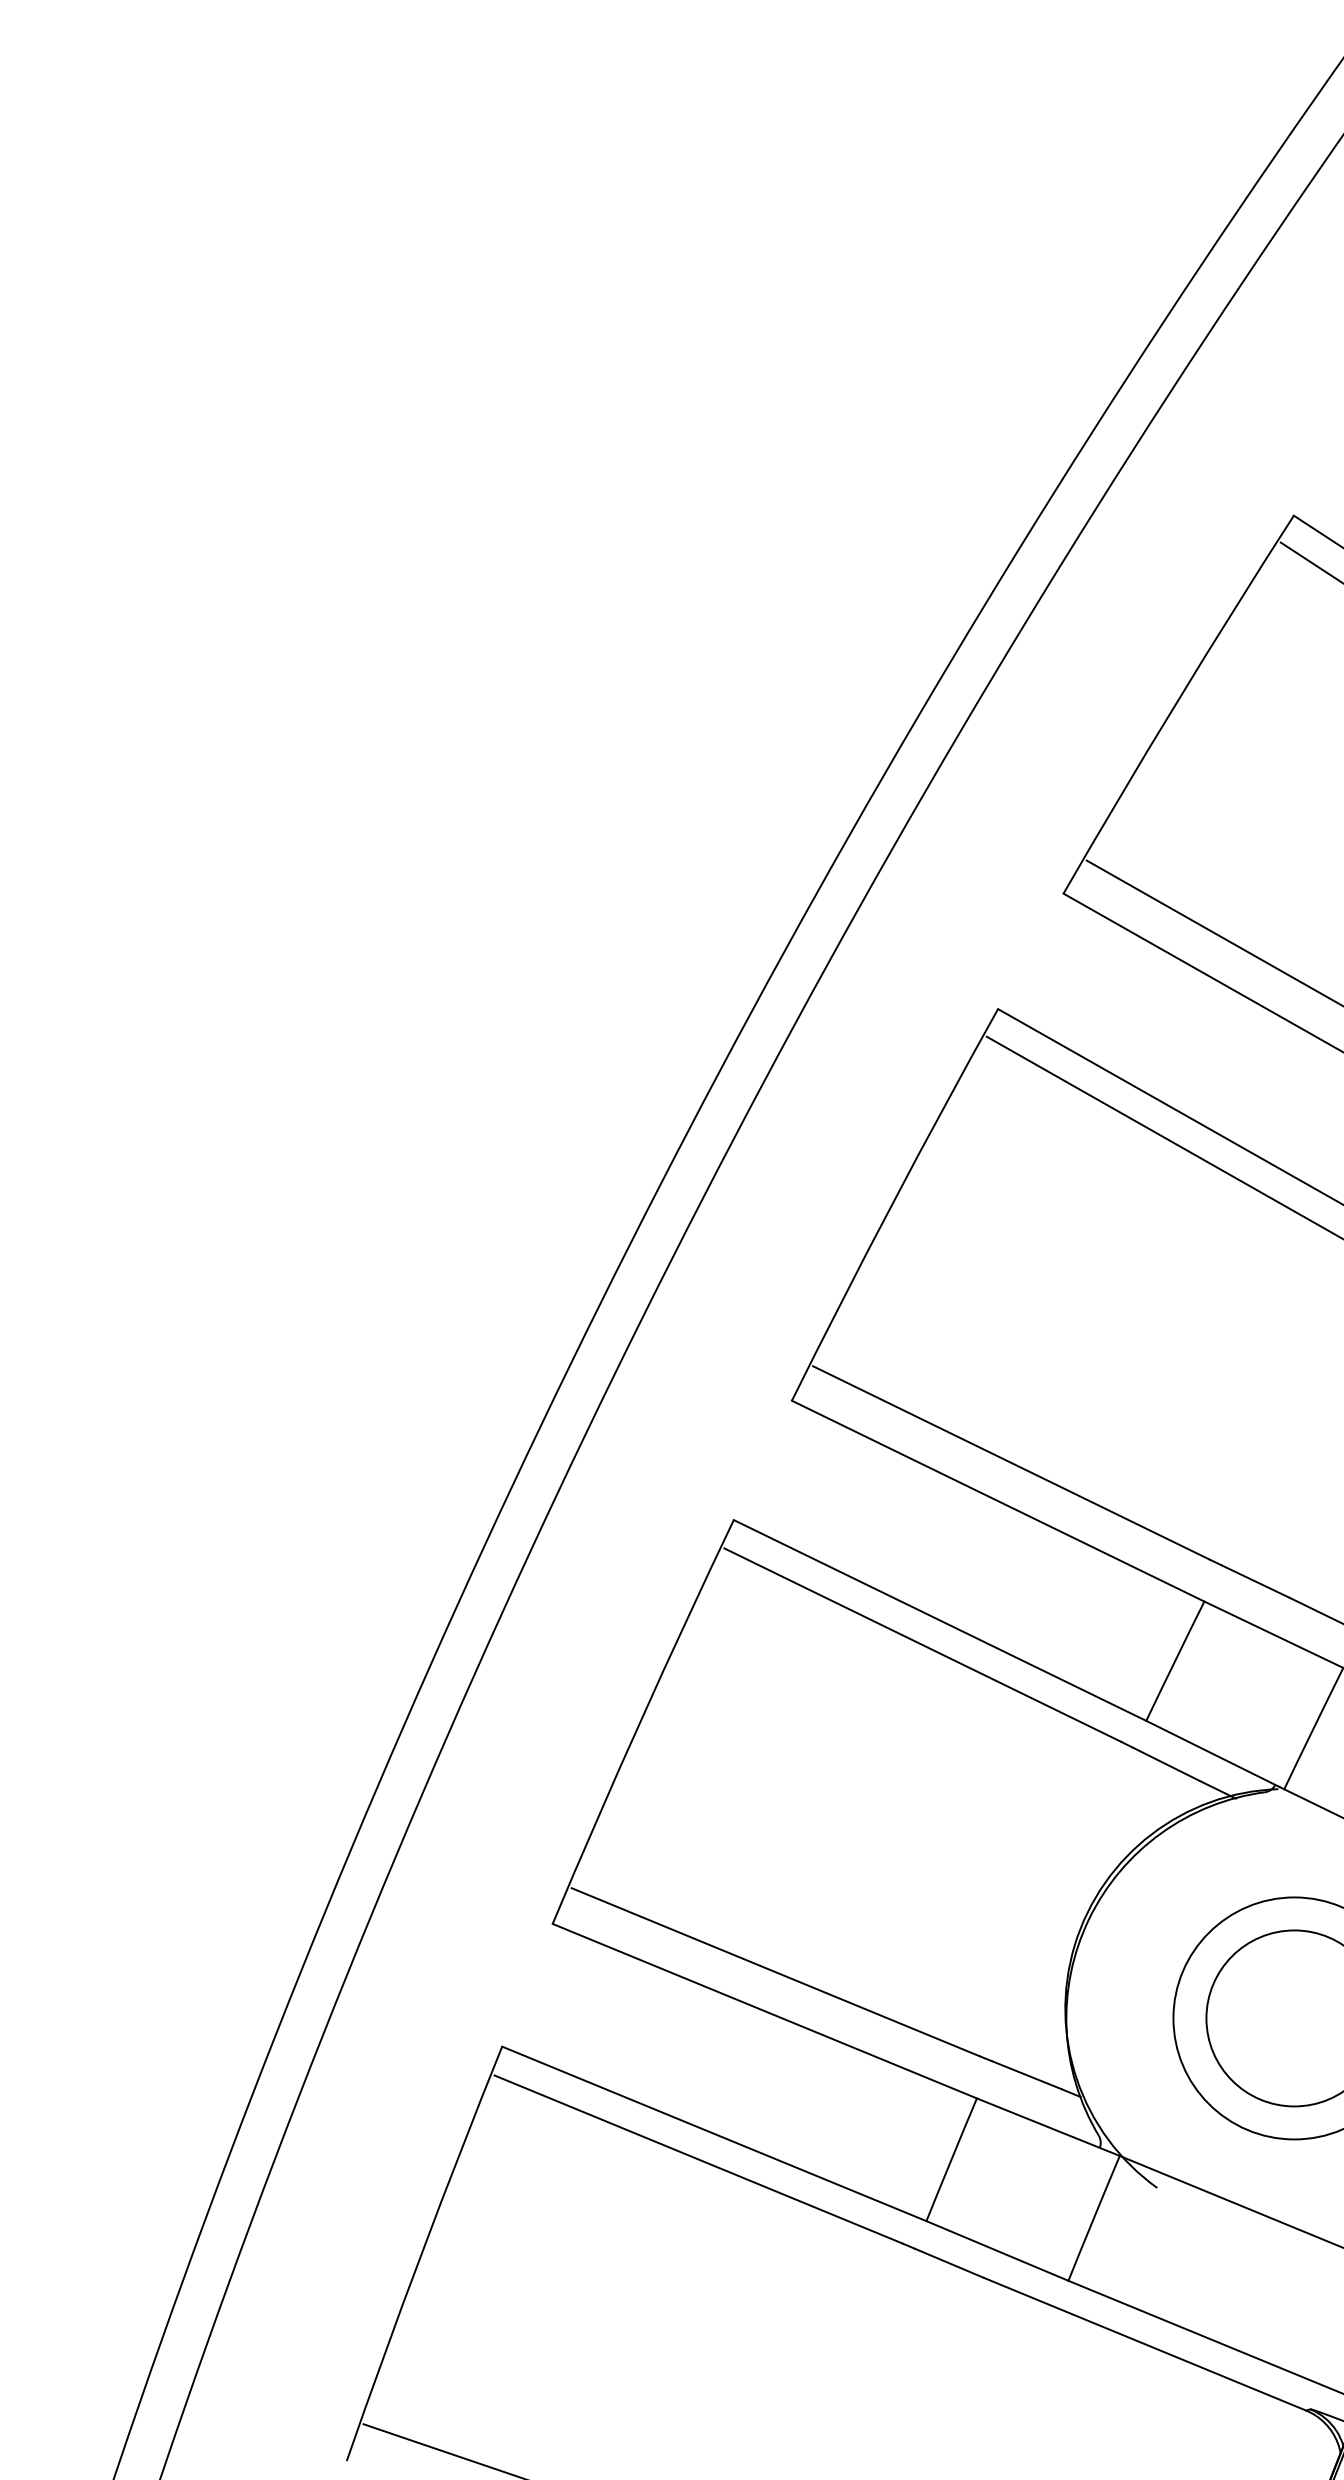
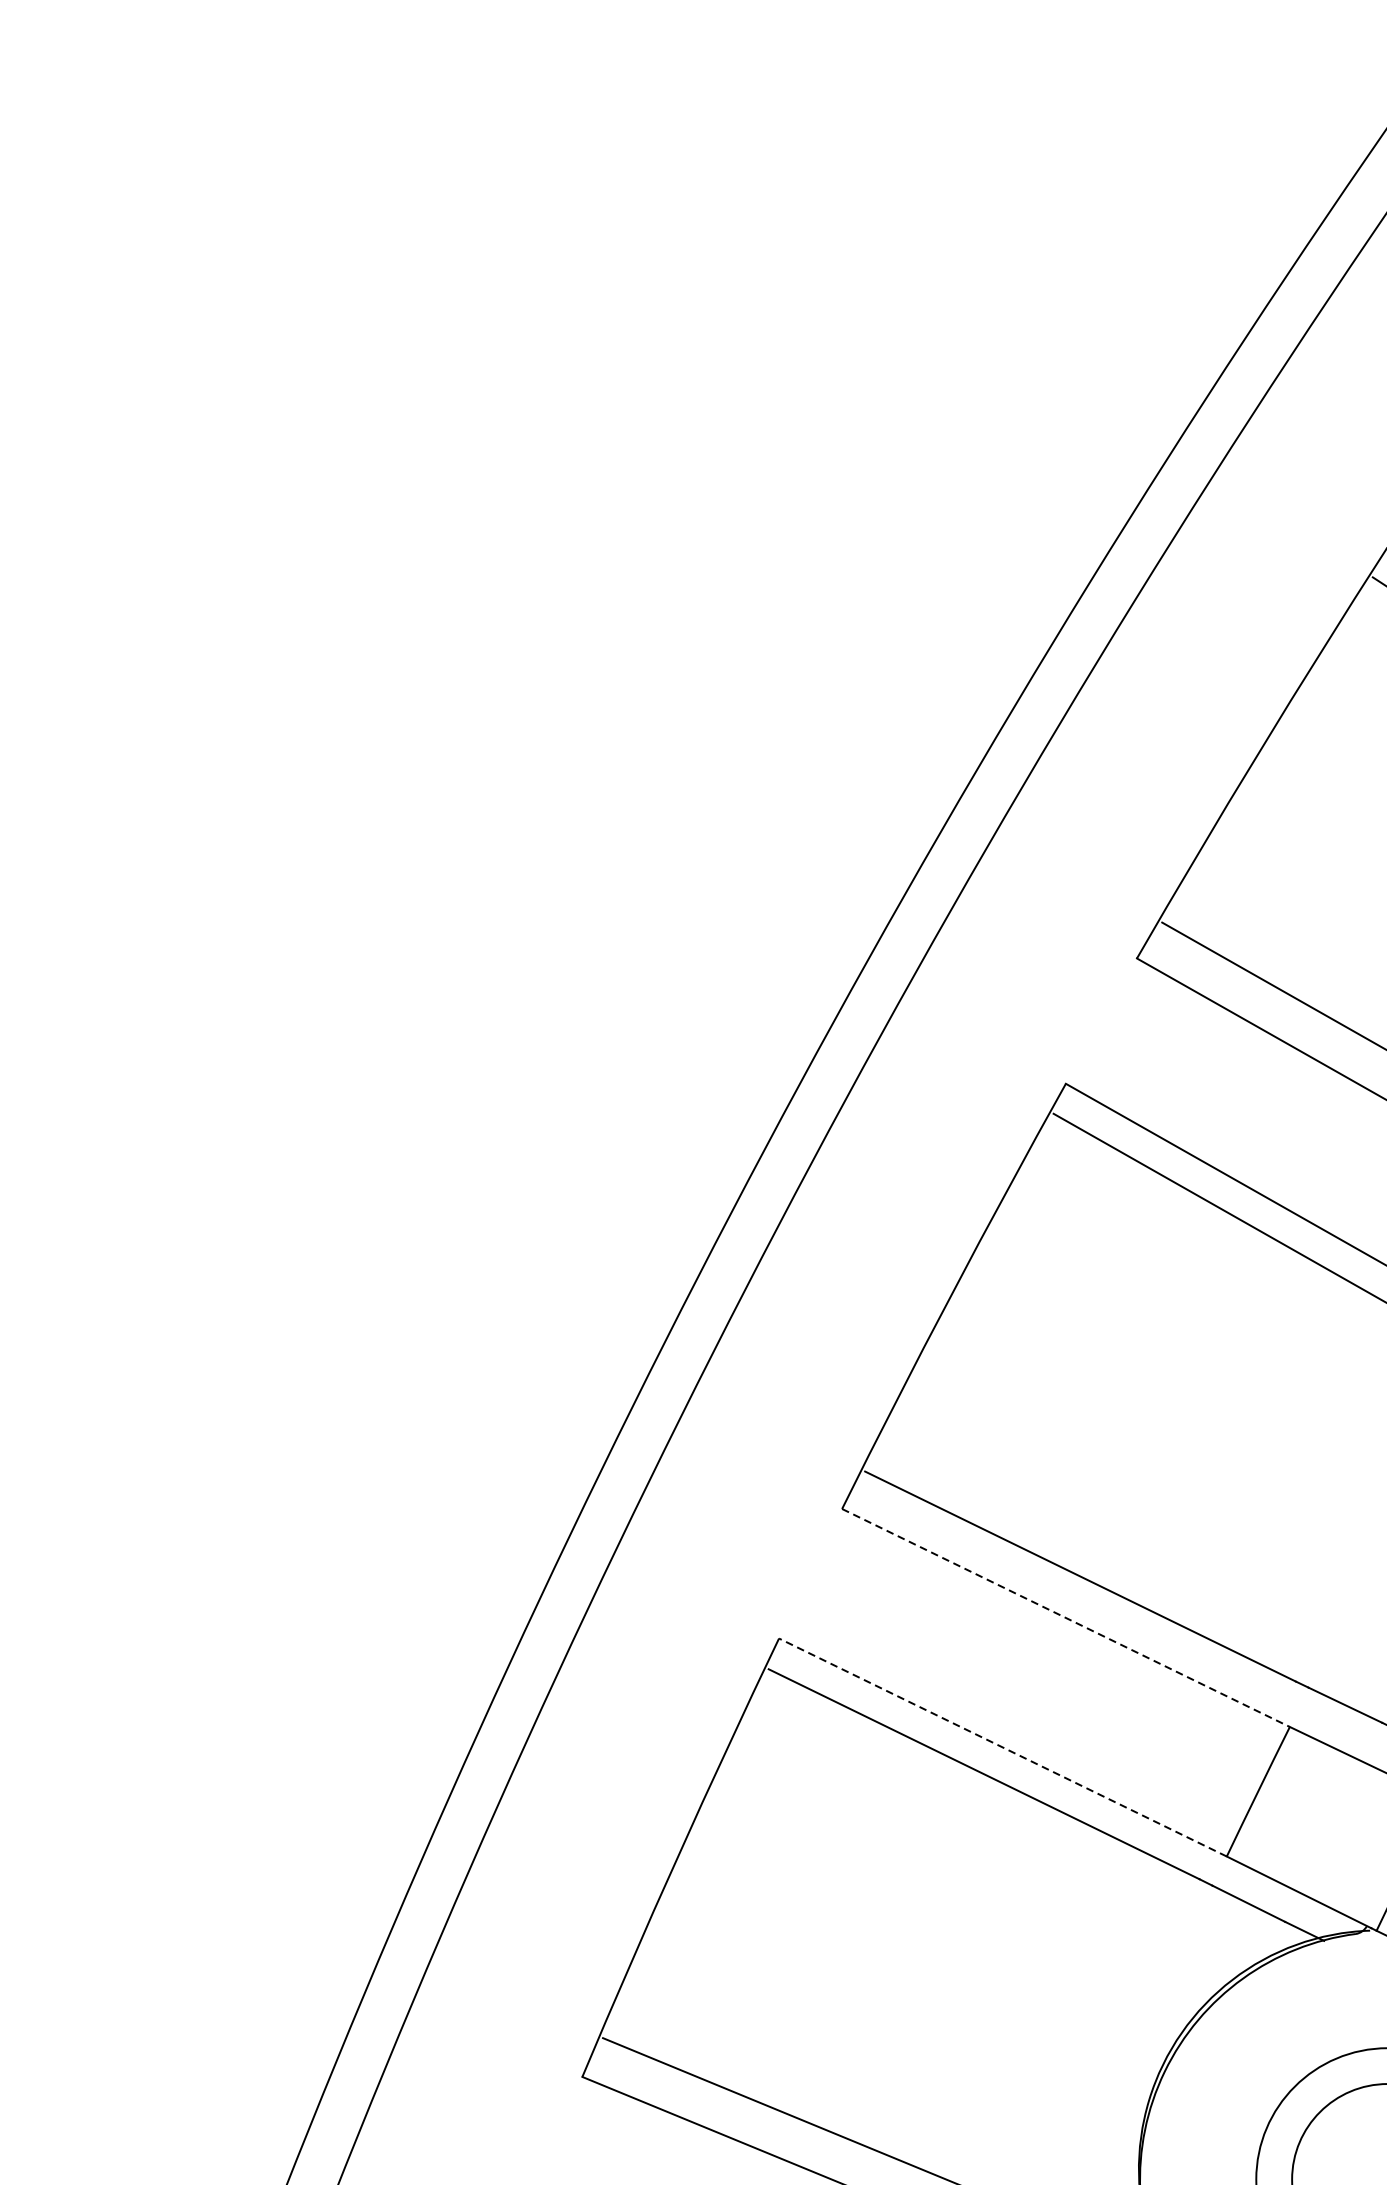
line: (998, 1501) -> (1066, 1618), solid -> dashed
line: (939, 1620) -> (1002, 1747), solid -> dashed

